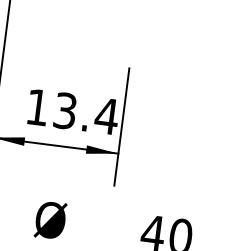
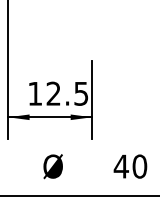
text: (86, 113) -> (67, 93), 13.4 -> 12.5

